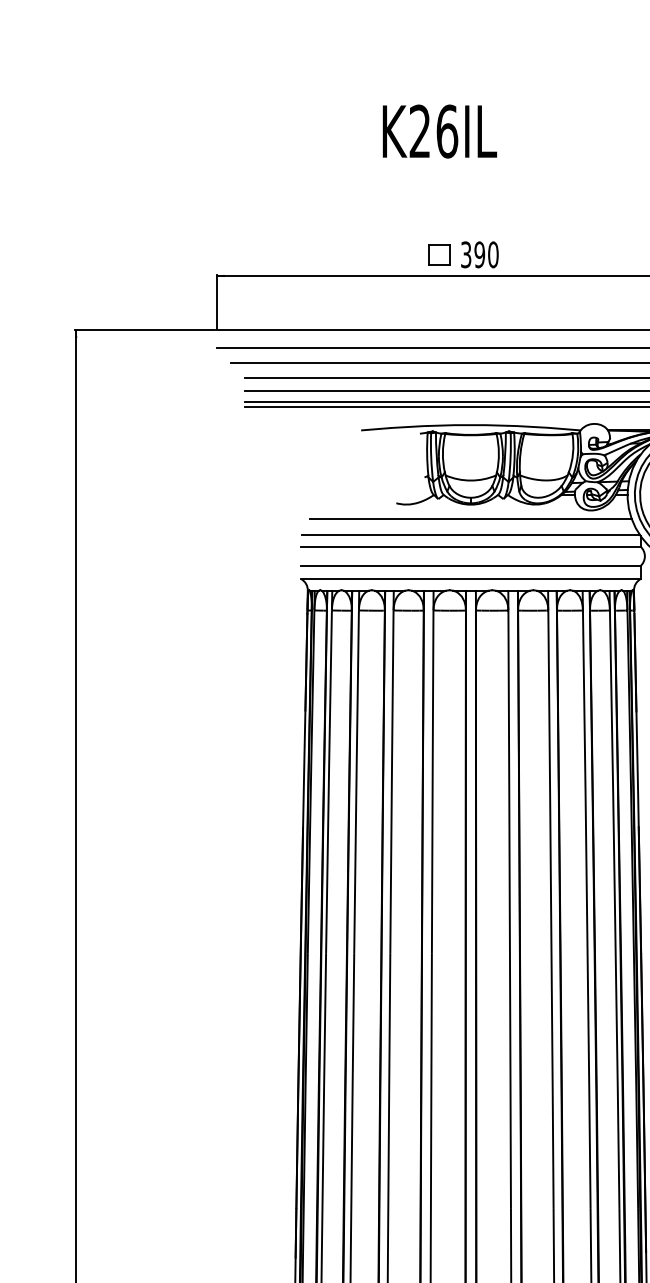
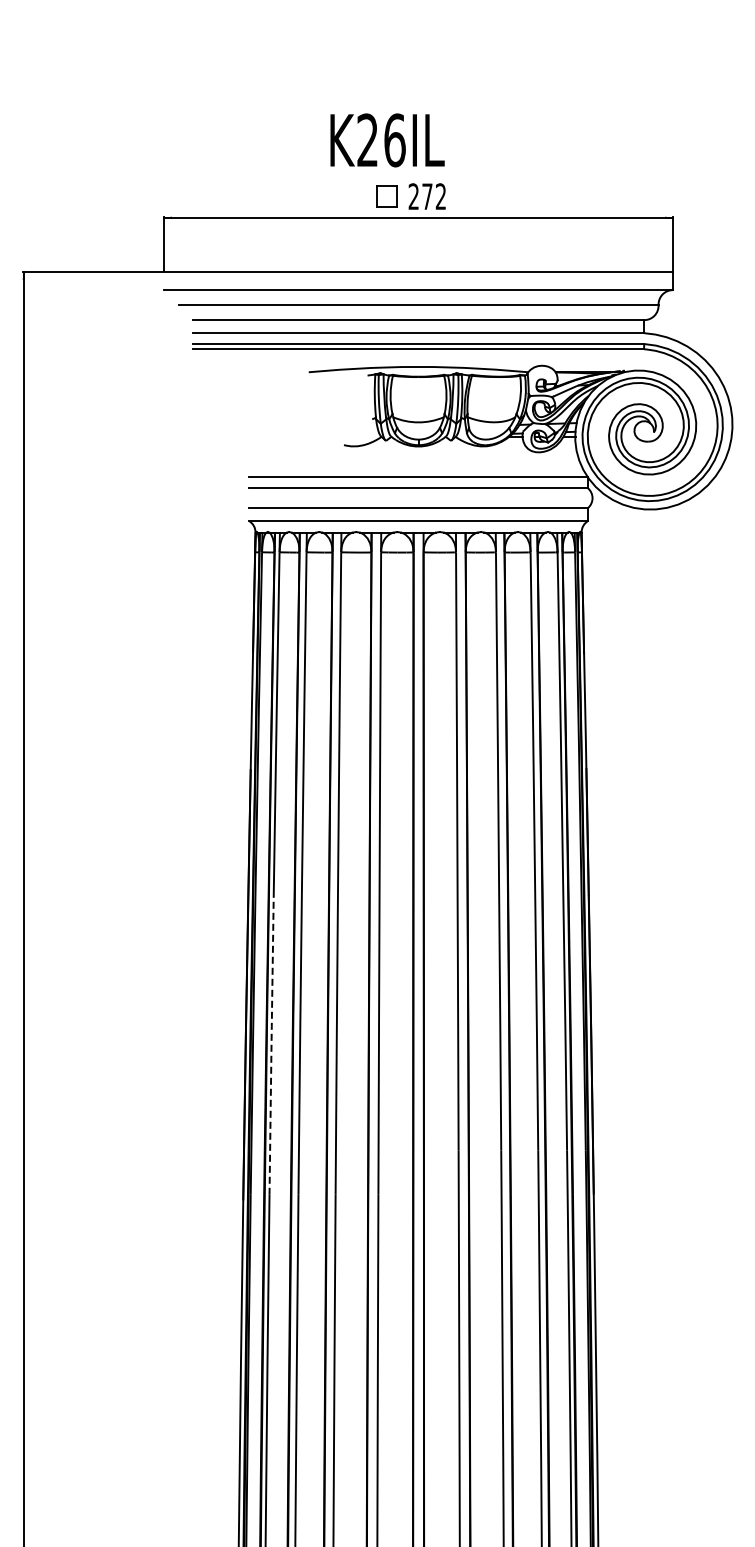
text: (439, 131) -> (387, 140), moved
text: (479, 254) -> (427, 196), 390 -> 272
line: (470, 519) -> (418, 461), removed
line: (323, 1101) -> (271, 1043), solid -> dashed

